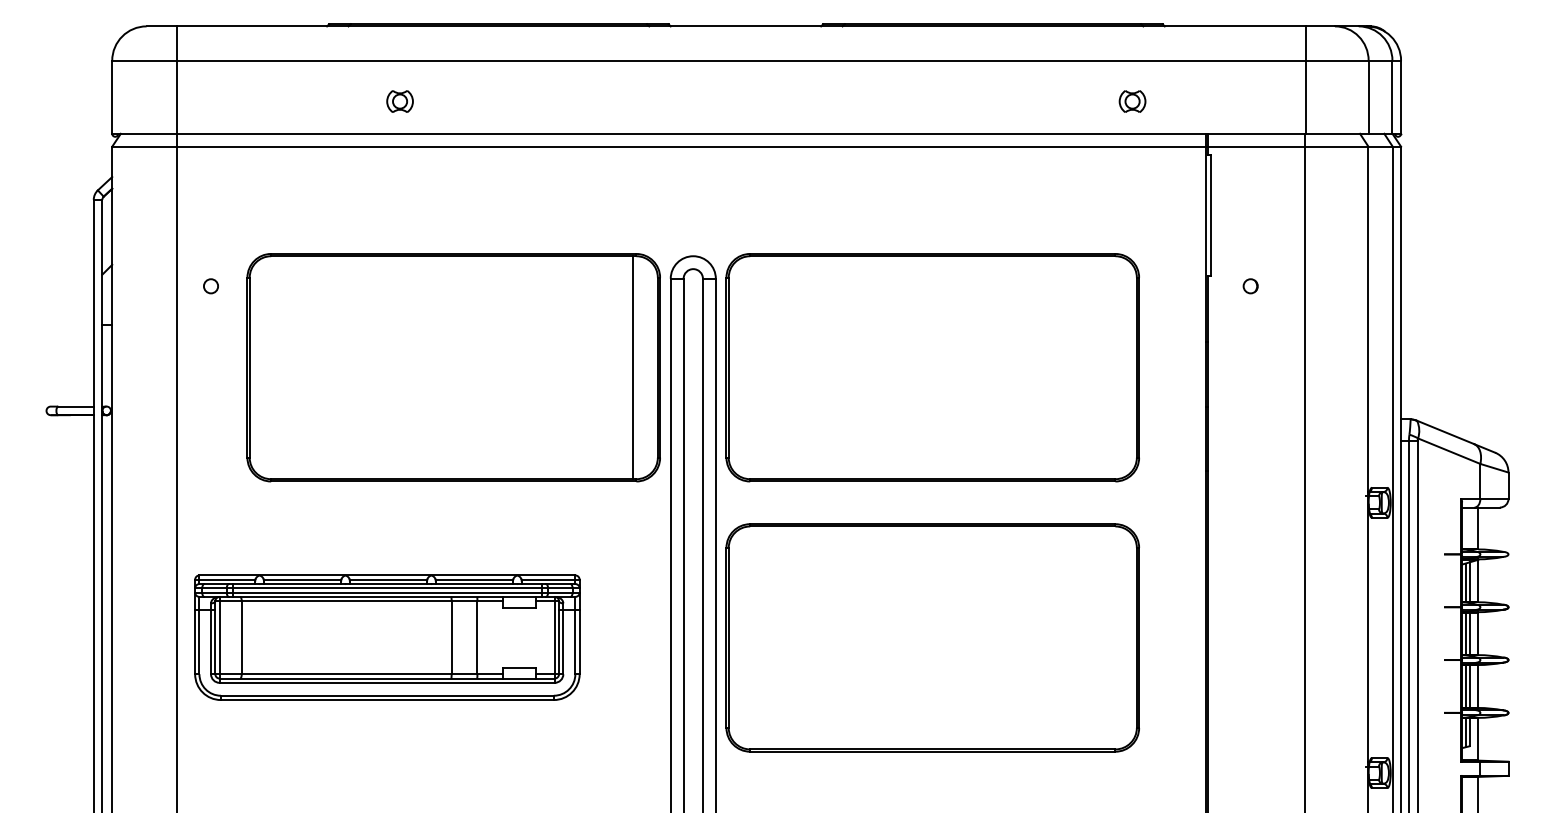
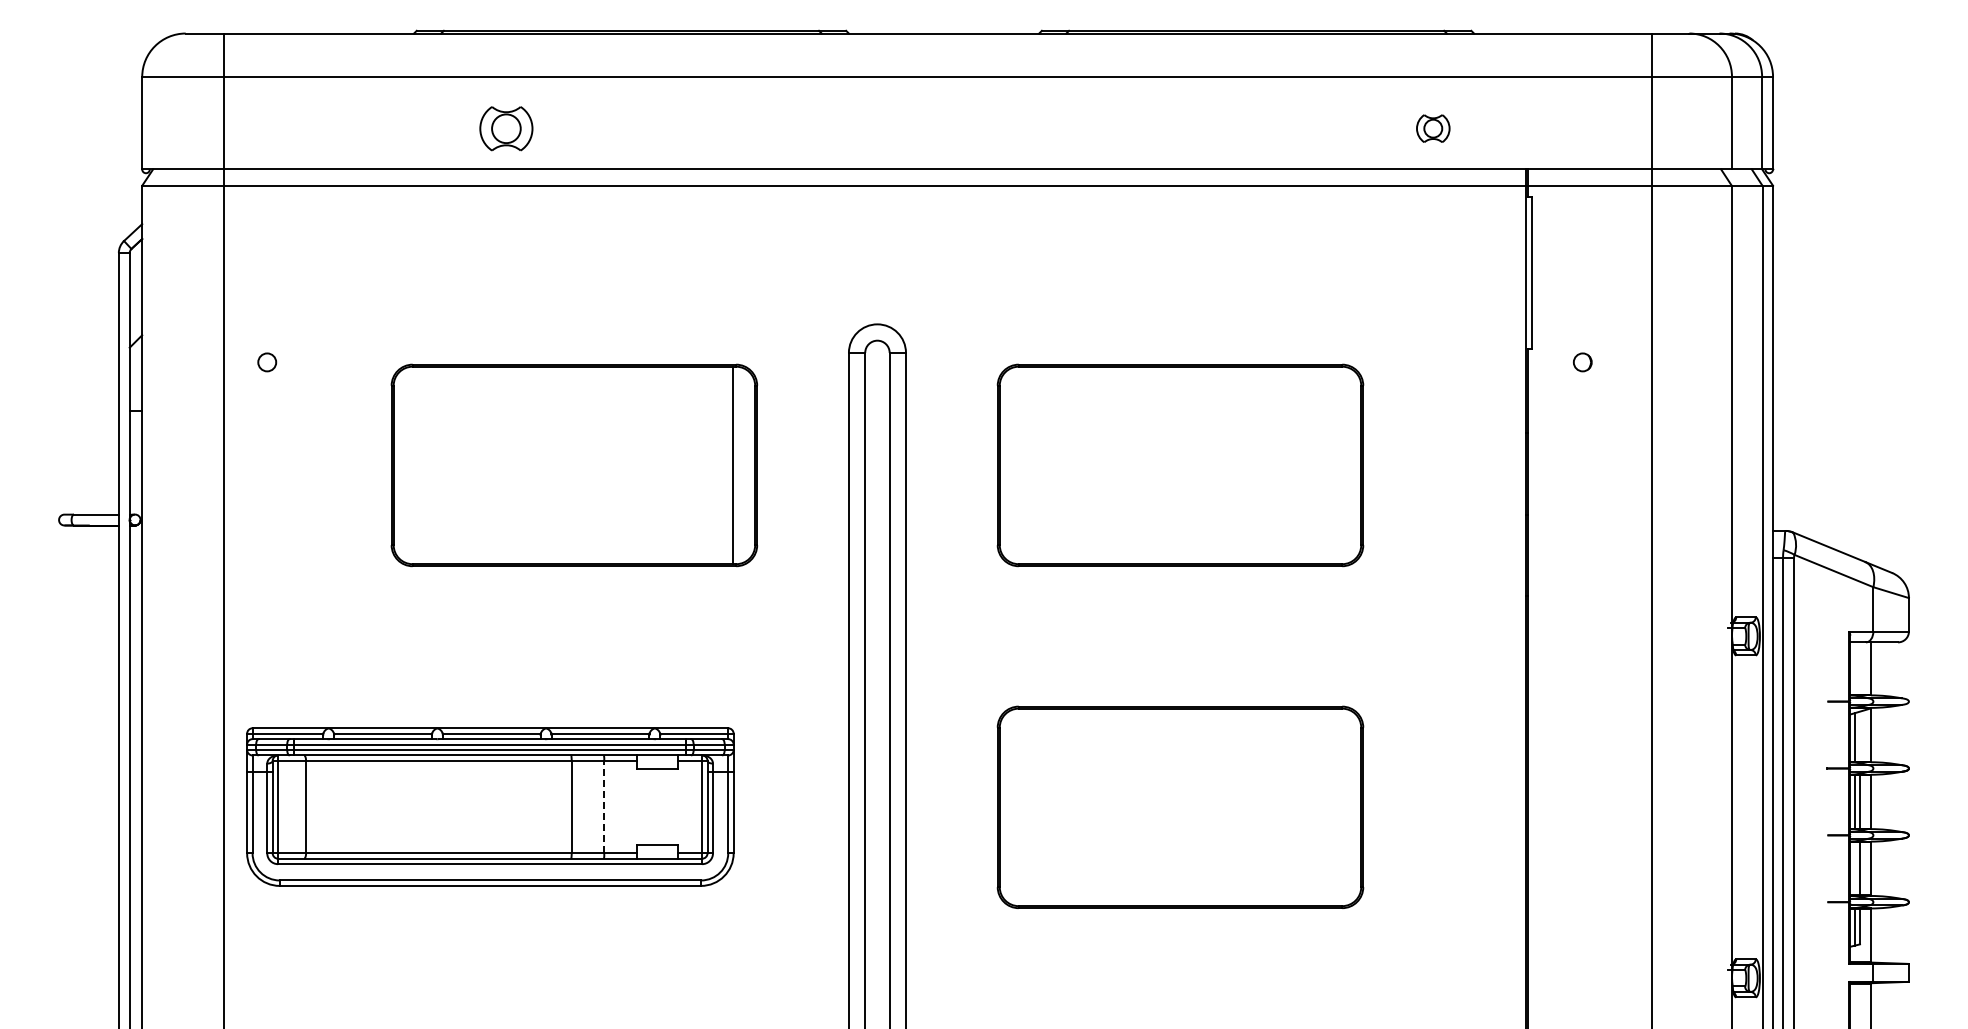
part: (400, 101) -> (506, 128), size x1.6
part: (453, 367) -> (574, 465), size x0.7
part: (932, 367) -> (1180, 465), size x0.7
line: (1470, 581) -> (1860, 736), removed
line: (477, 637) -> (604, 806), solid -> dashed
part: (932, 638) -> (1180, 807), size x0.7
line: (1465, 686) -> (1854, 868), removed

